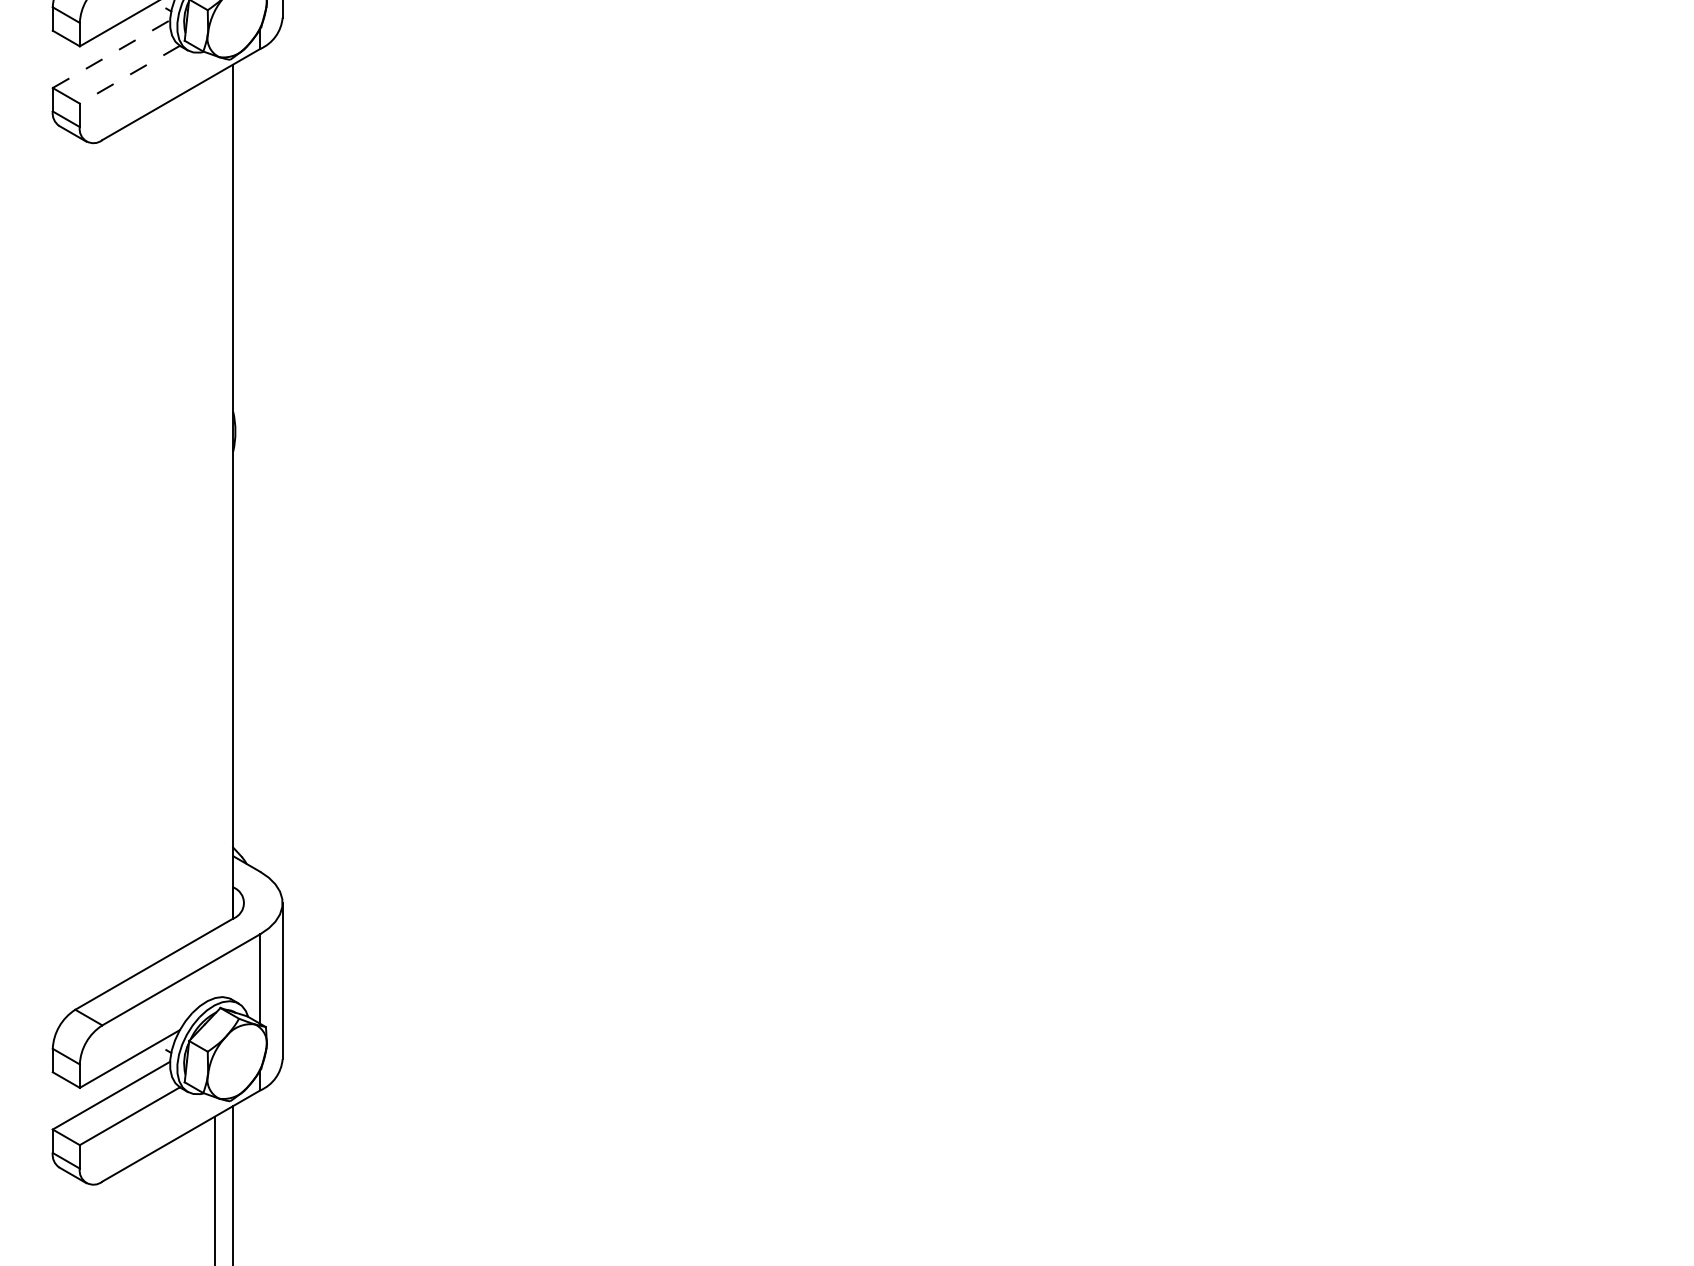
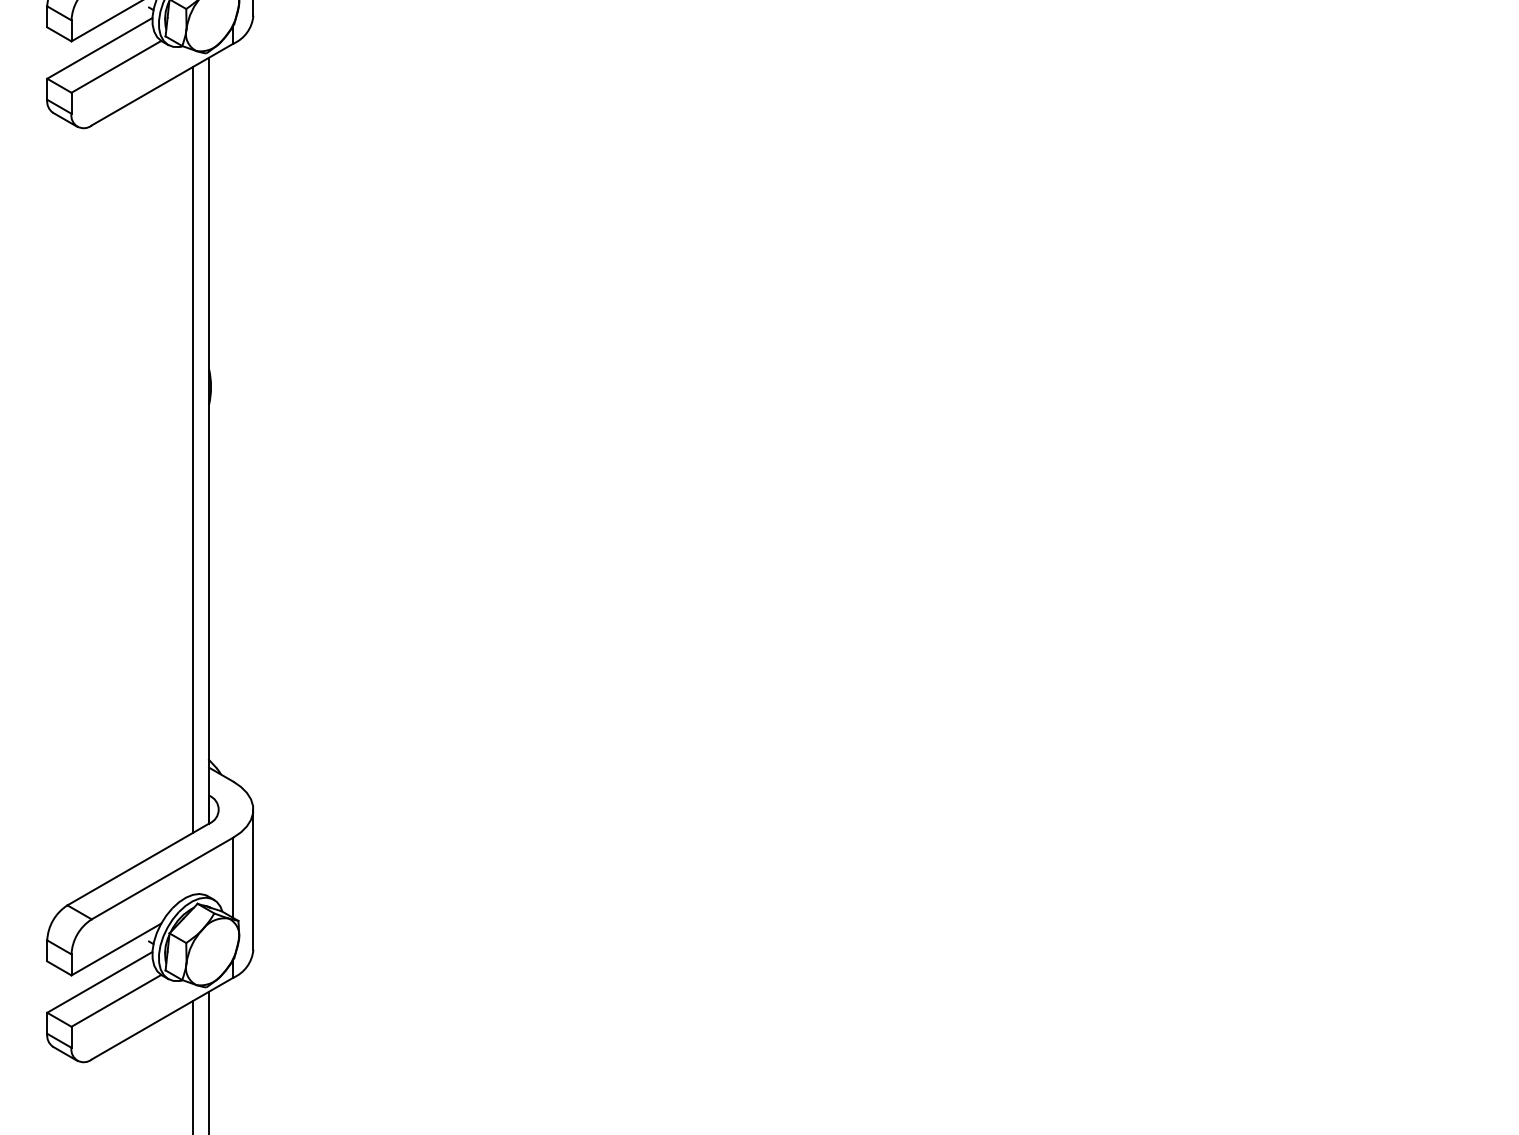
line: (111, 54) -> (99, 48), dashed -> solid
line: (129, 74) -> (116, 66), dashed -> solid
line: (214, 501) -> (192, 449), added

